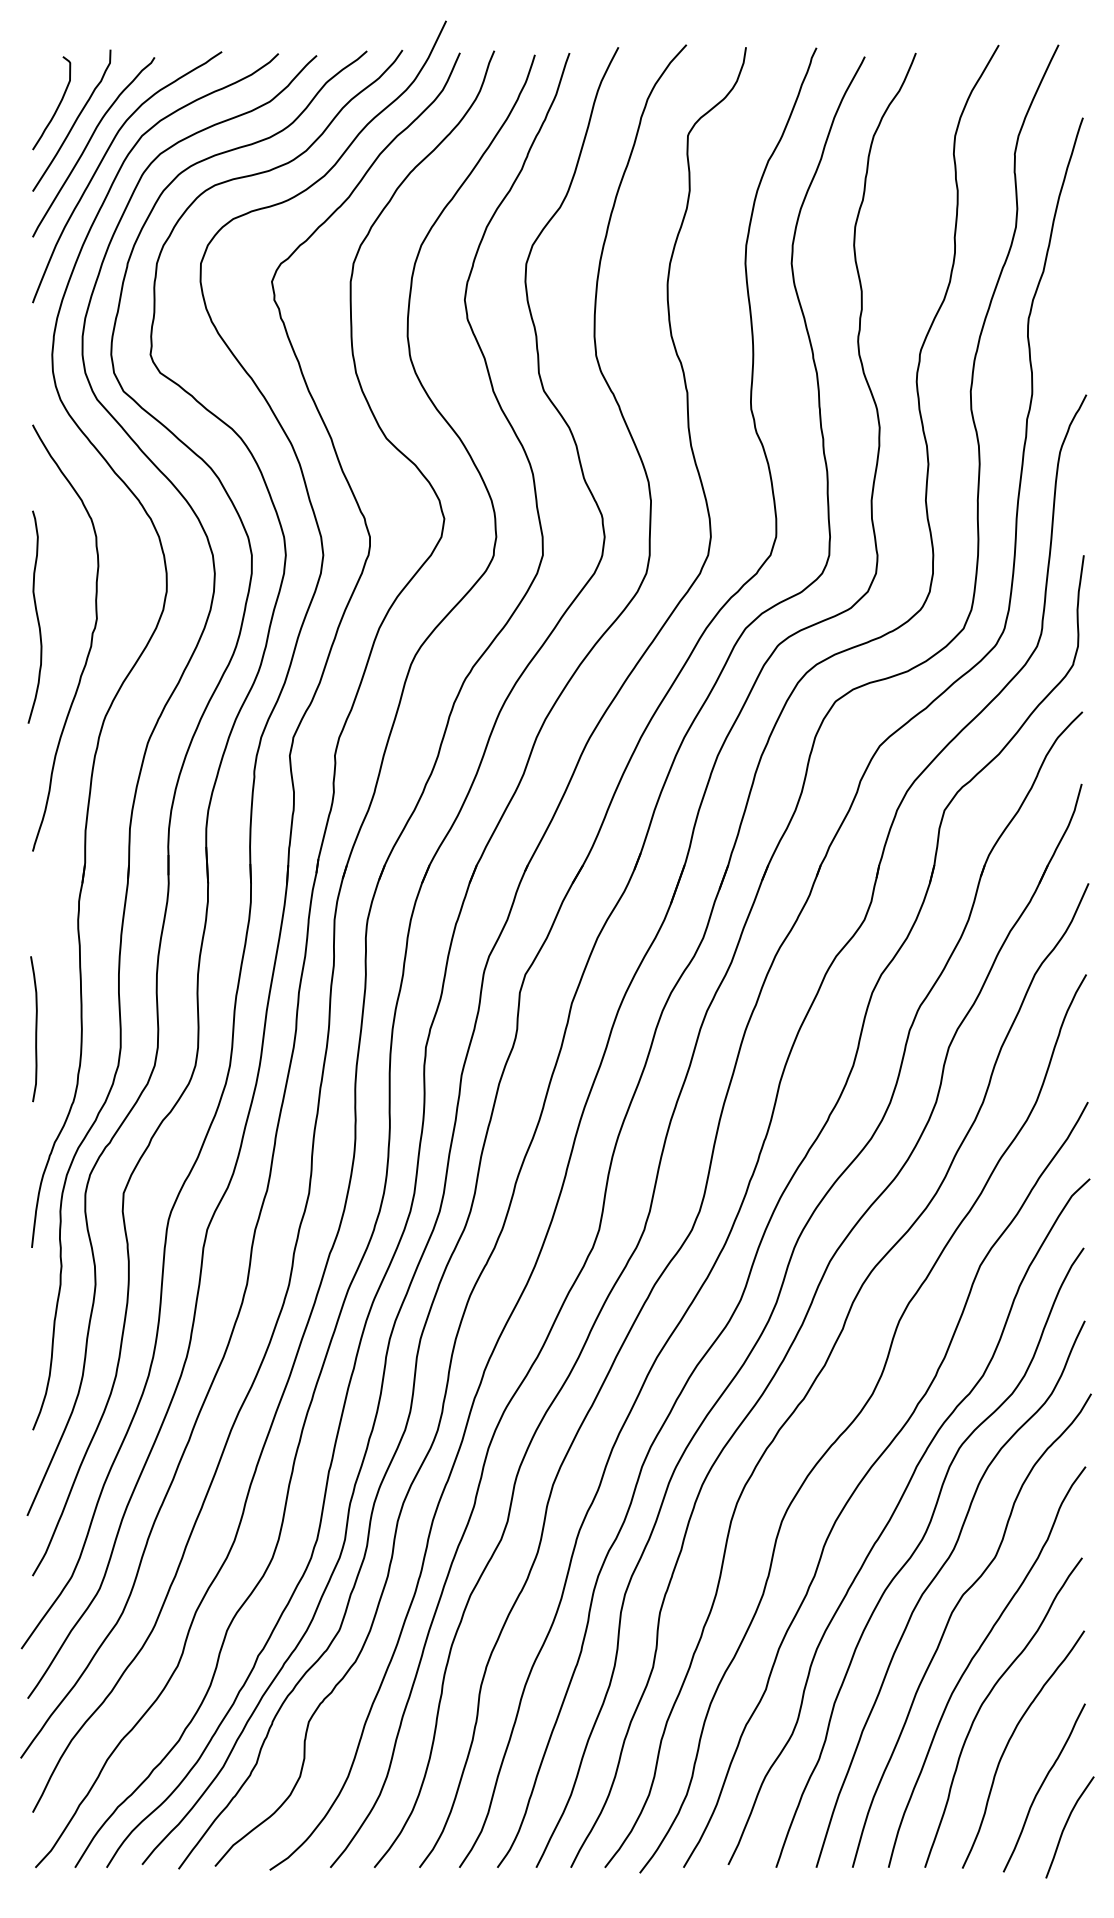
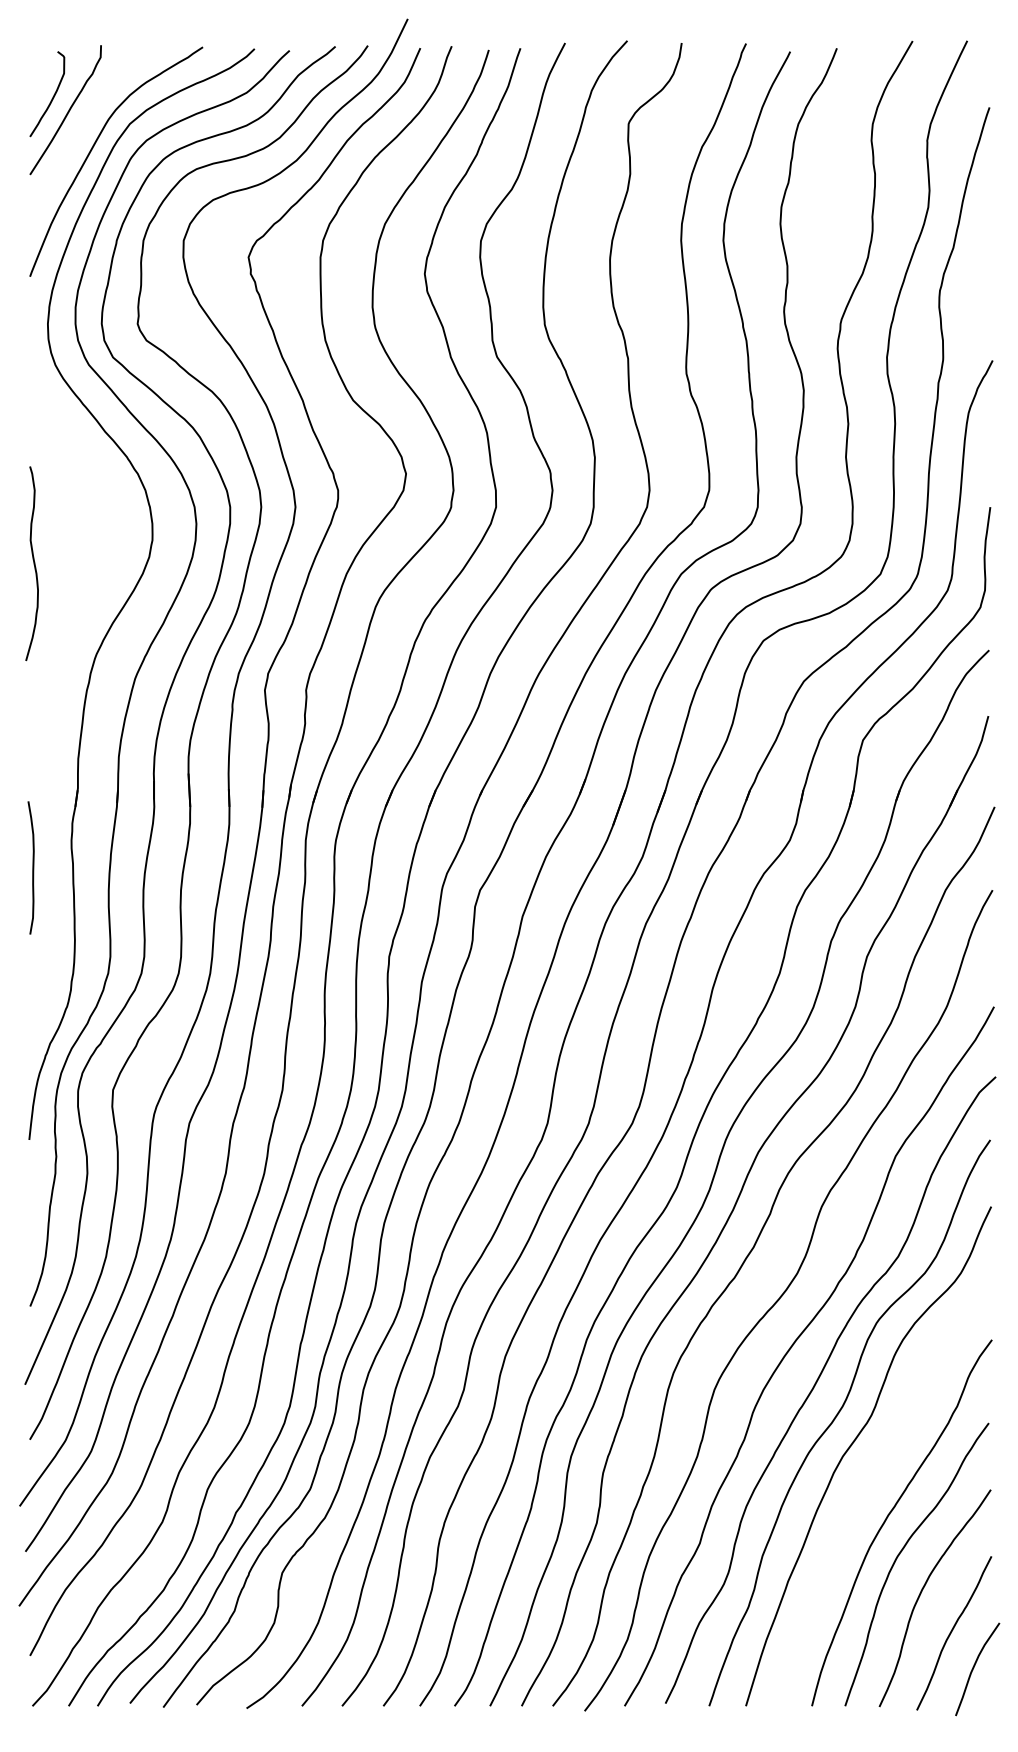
curve: (88, 144) -> (80, 131), removed
curve: (90, 641) -> (82, 585), removed
curve: (35, 1029) -> (32, 868), moved
curve: (950, 1619) -> (868, 1479), removed

